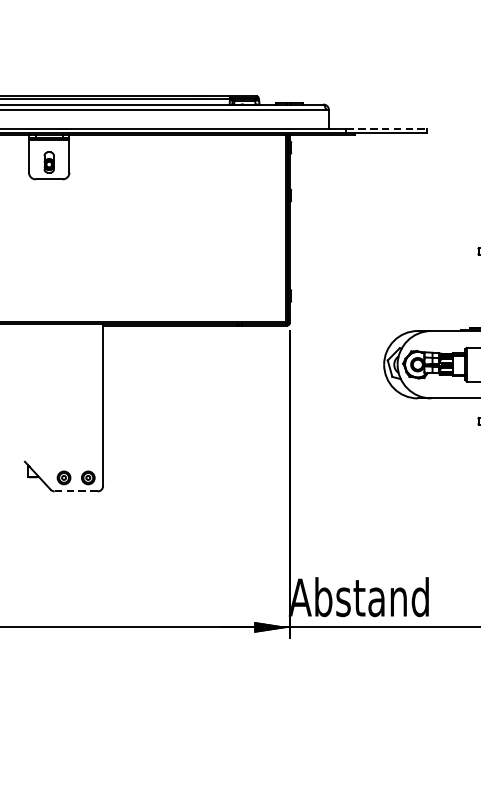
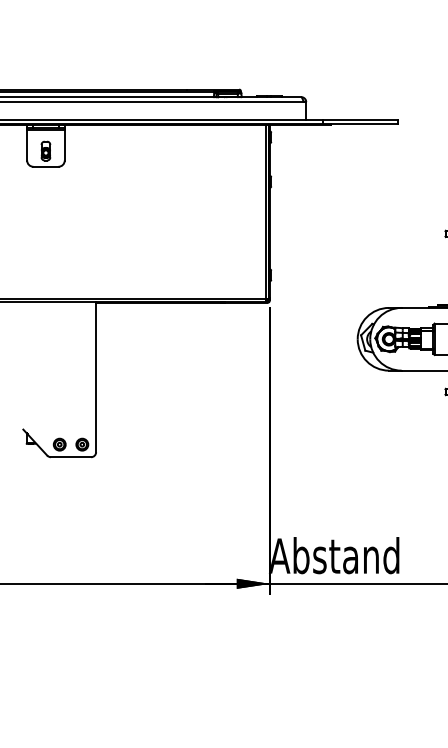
line: (387, 128) -> (360, 119), dashed -> solid
line: (75, 491) -> (70, 457), dashed -> solid

